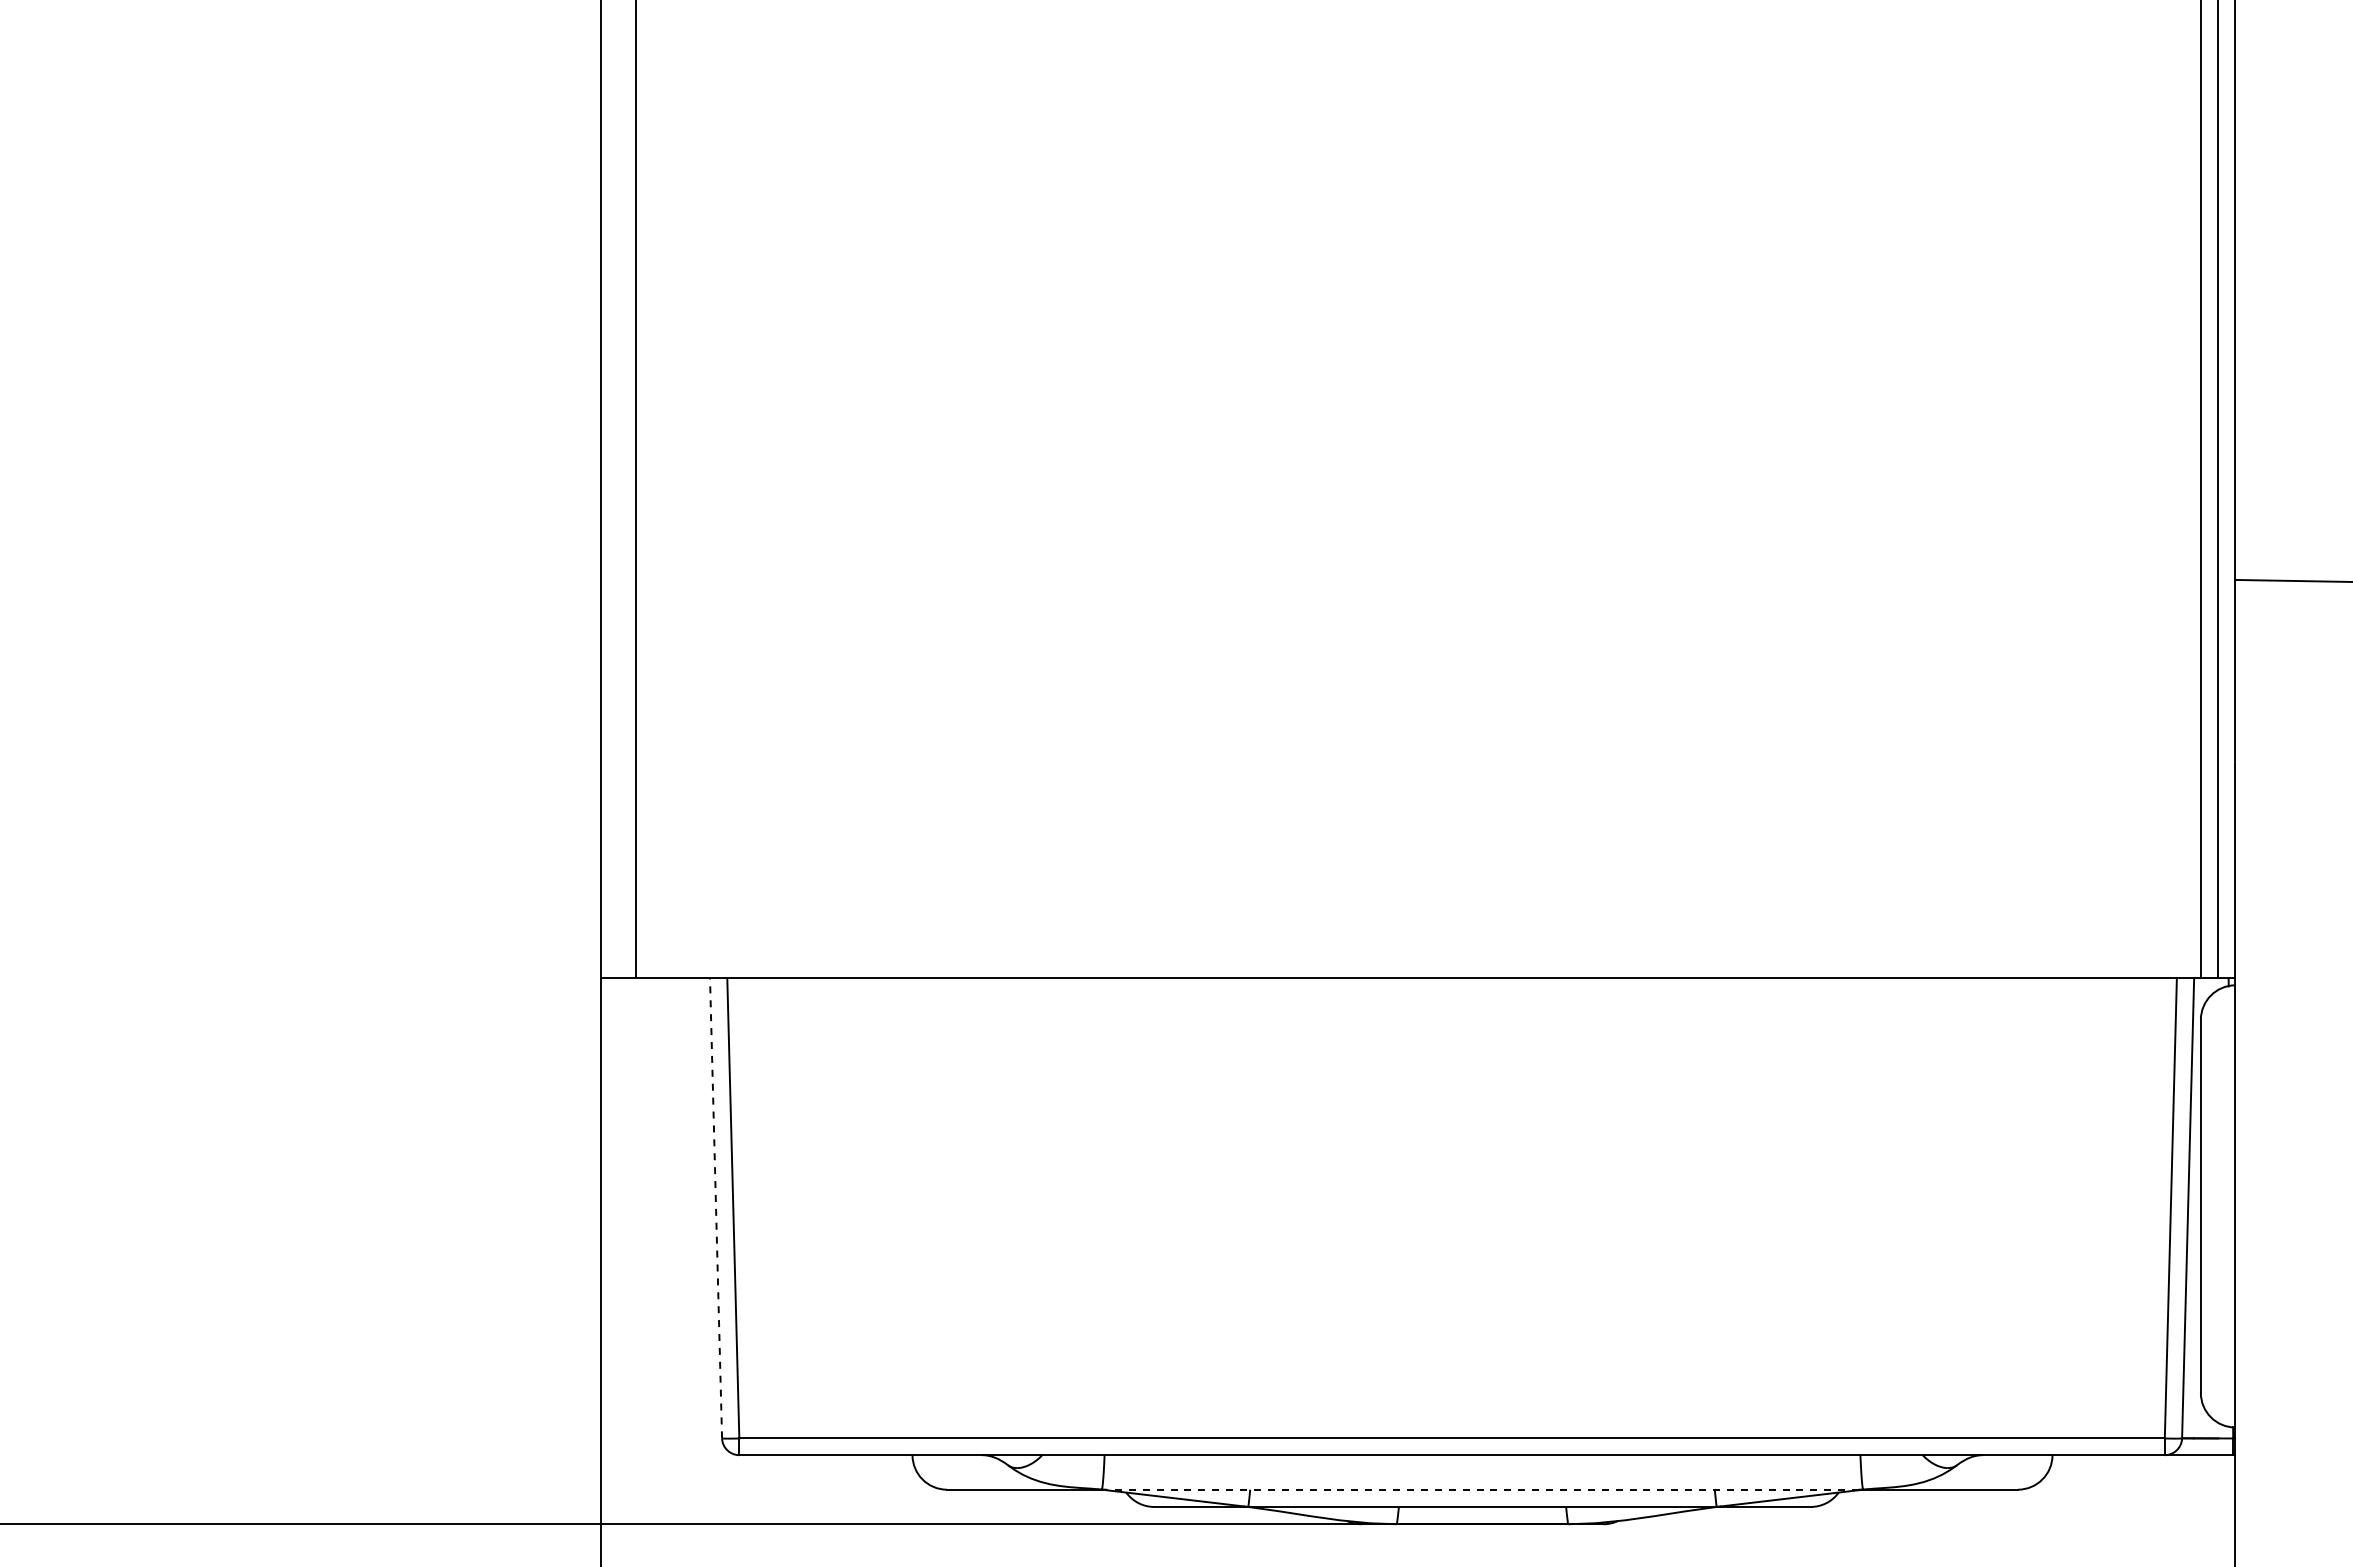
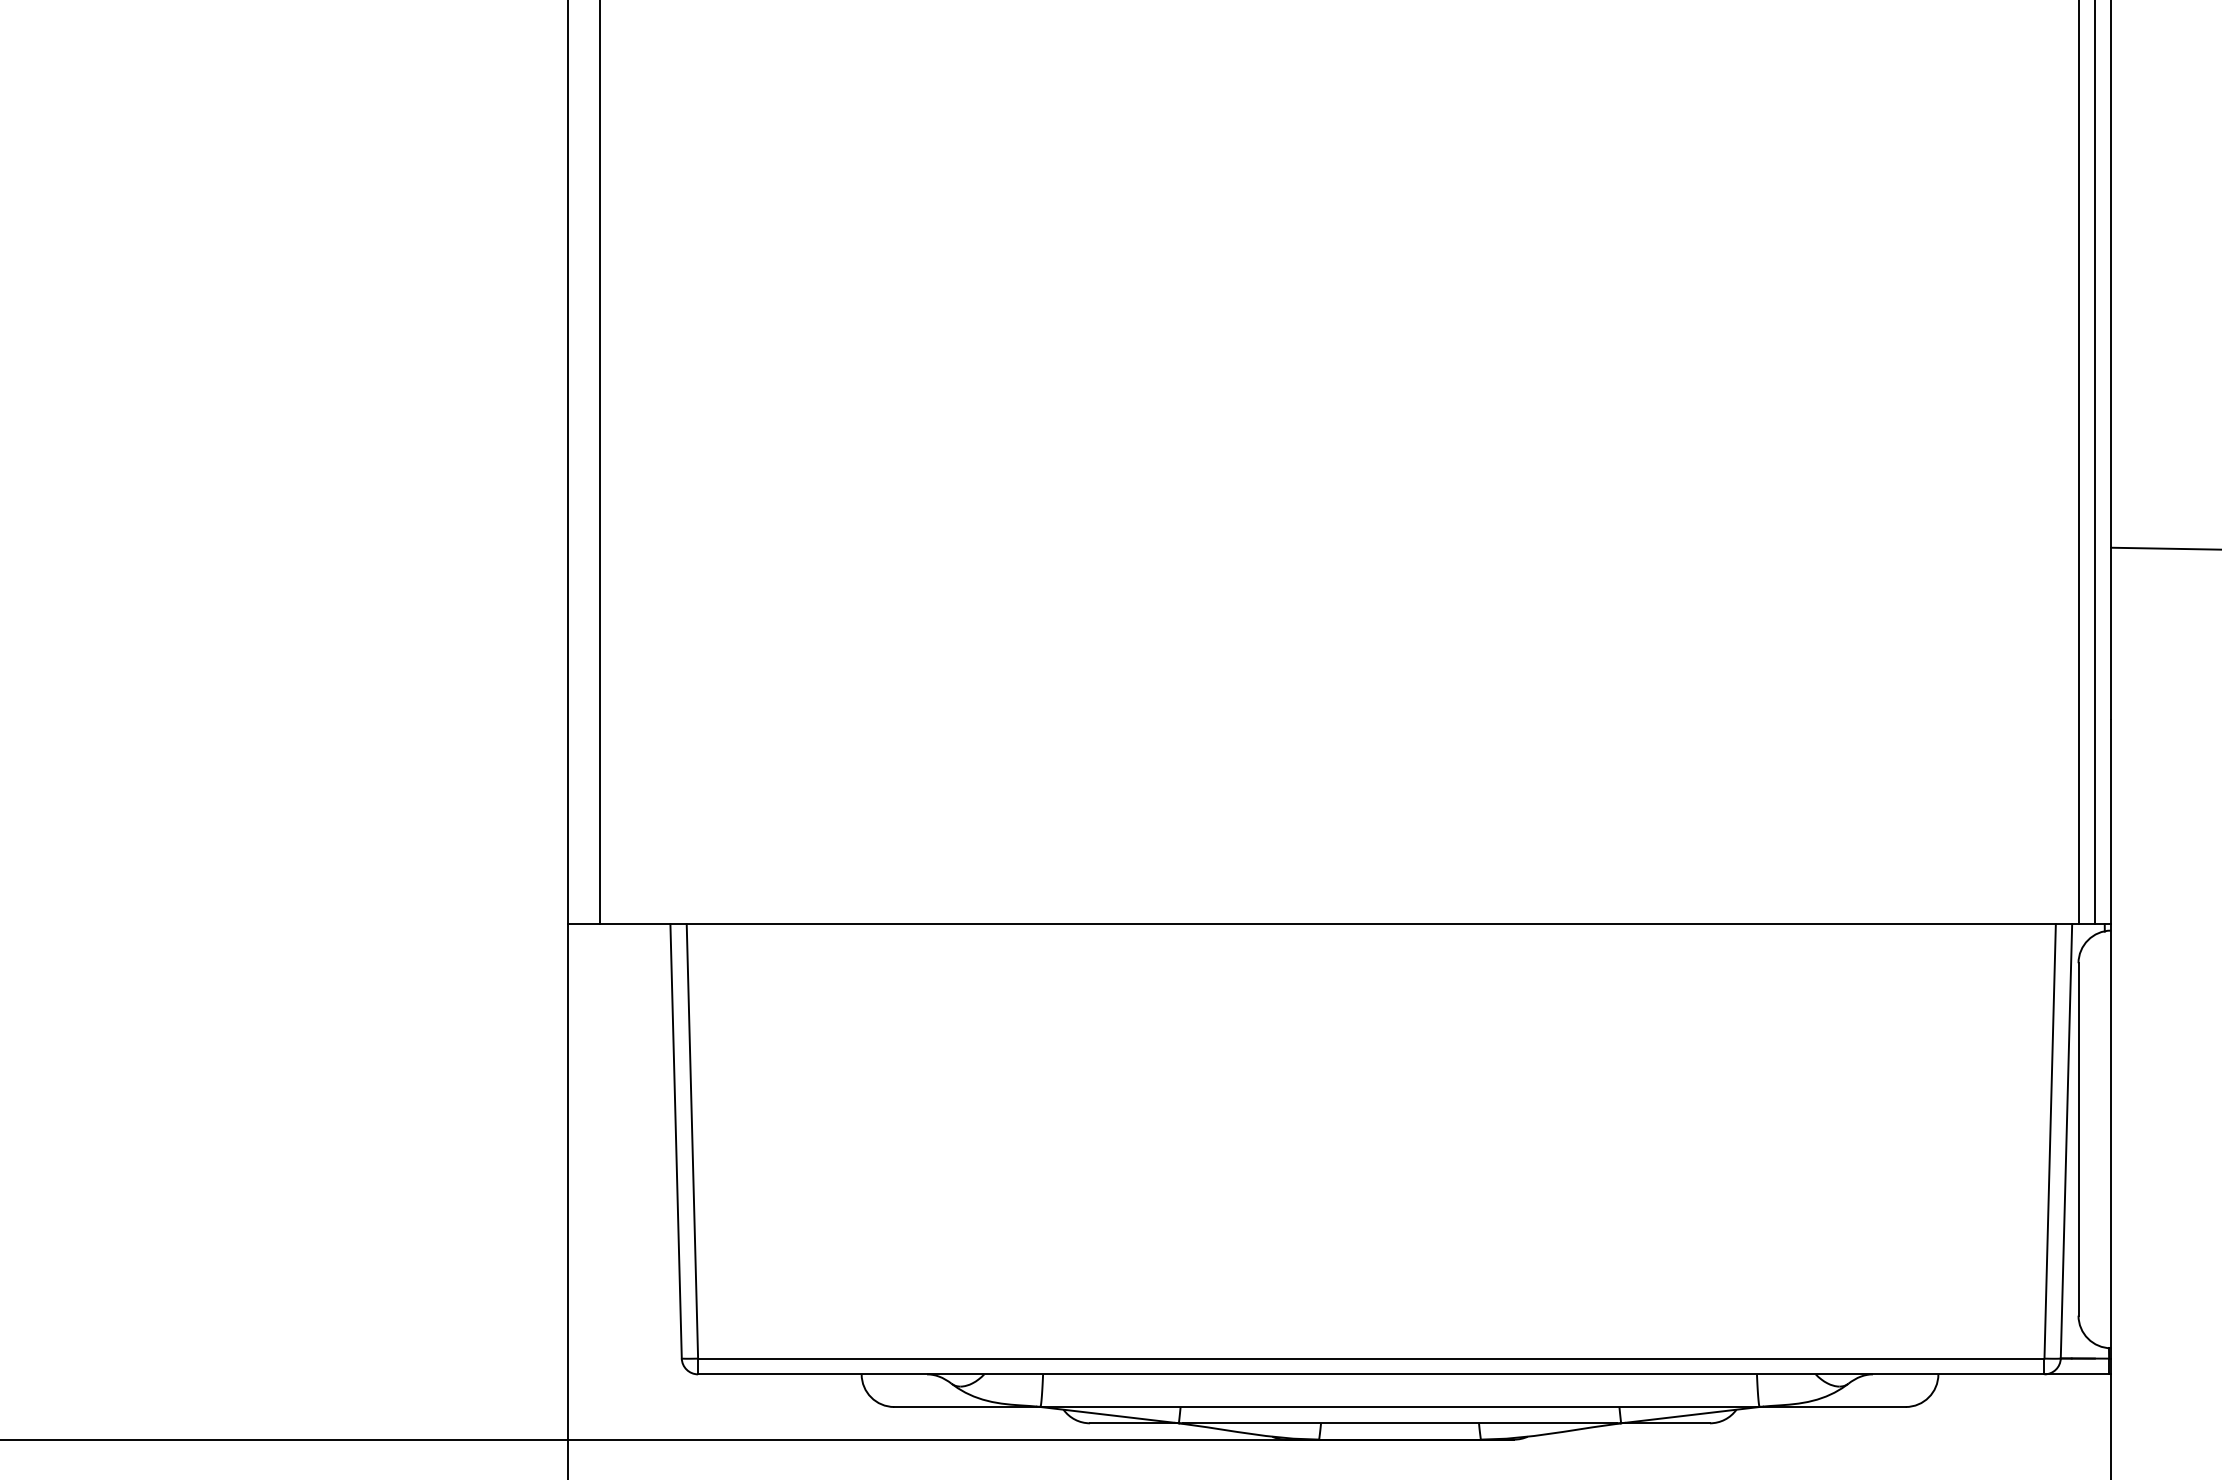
line: (716, 1207) -> (676, 1140), dashed -> solid
line: (1482, 1489) -> (1400, 1406), dashed -> solid

